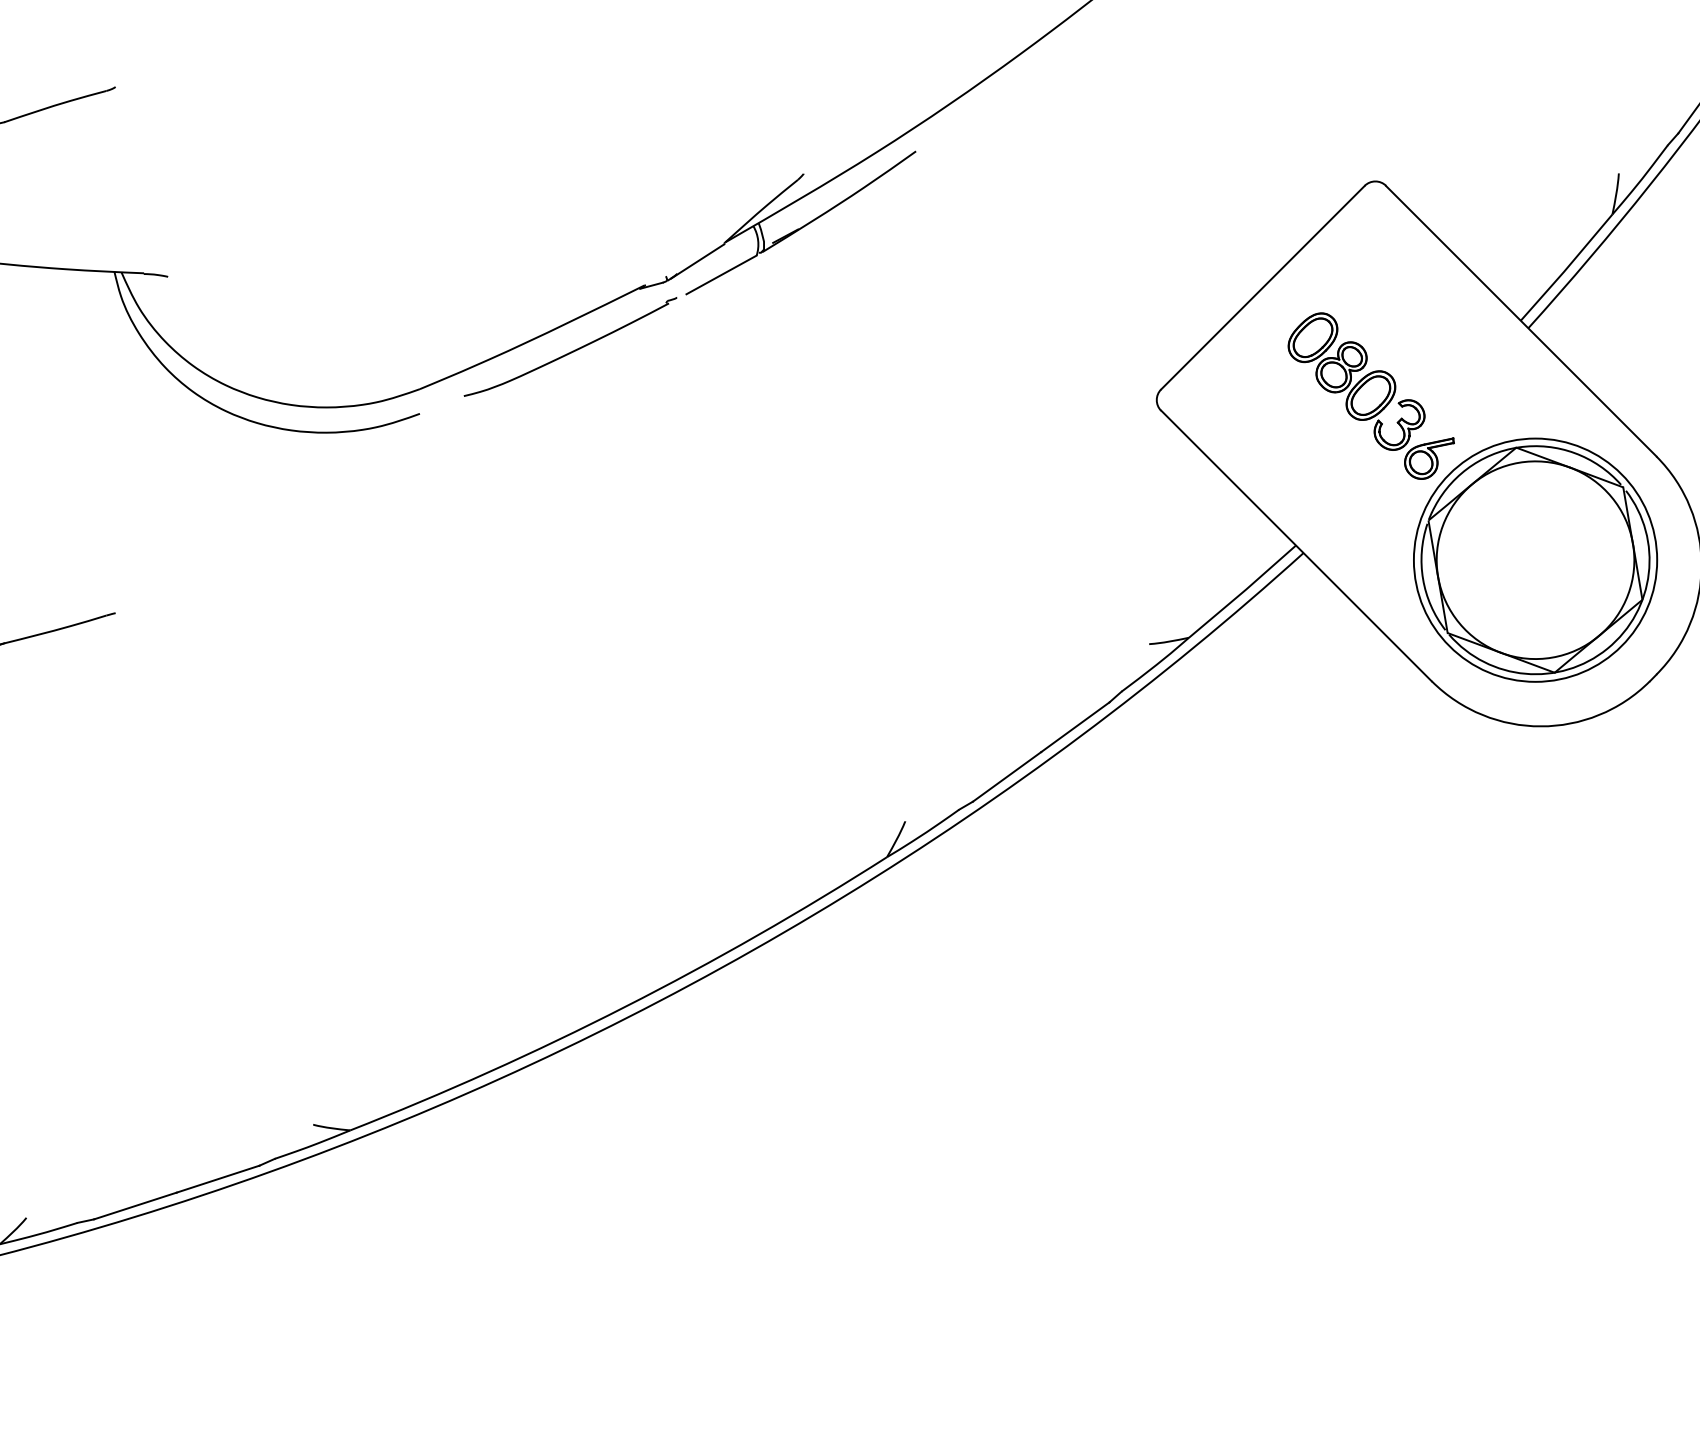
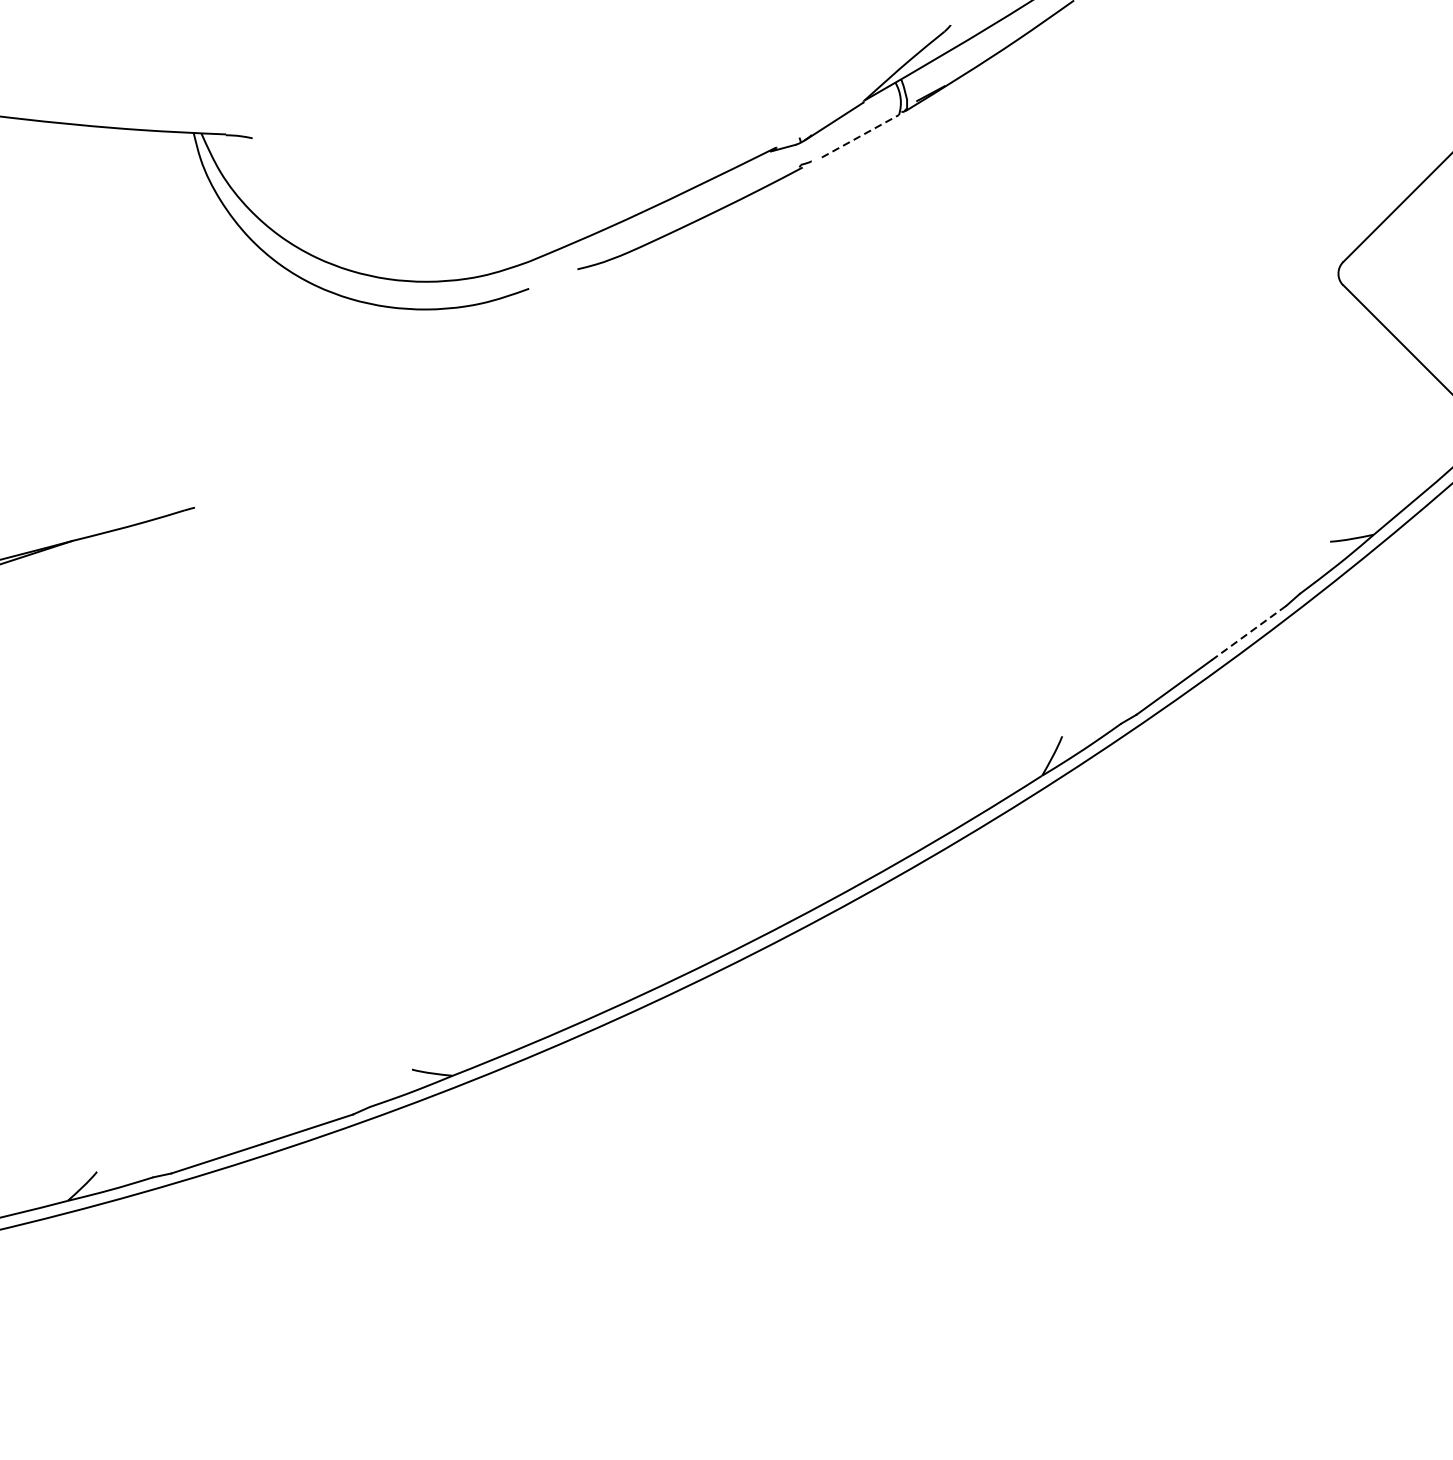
line: (721, 274) -> (860, 135), solid -> dashed
line: (1075, 726) -> (1249, 632), solid -> dashed

